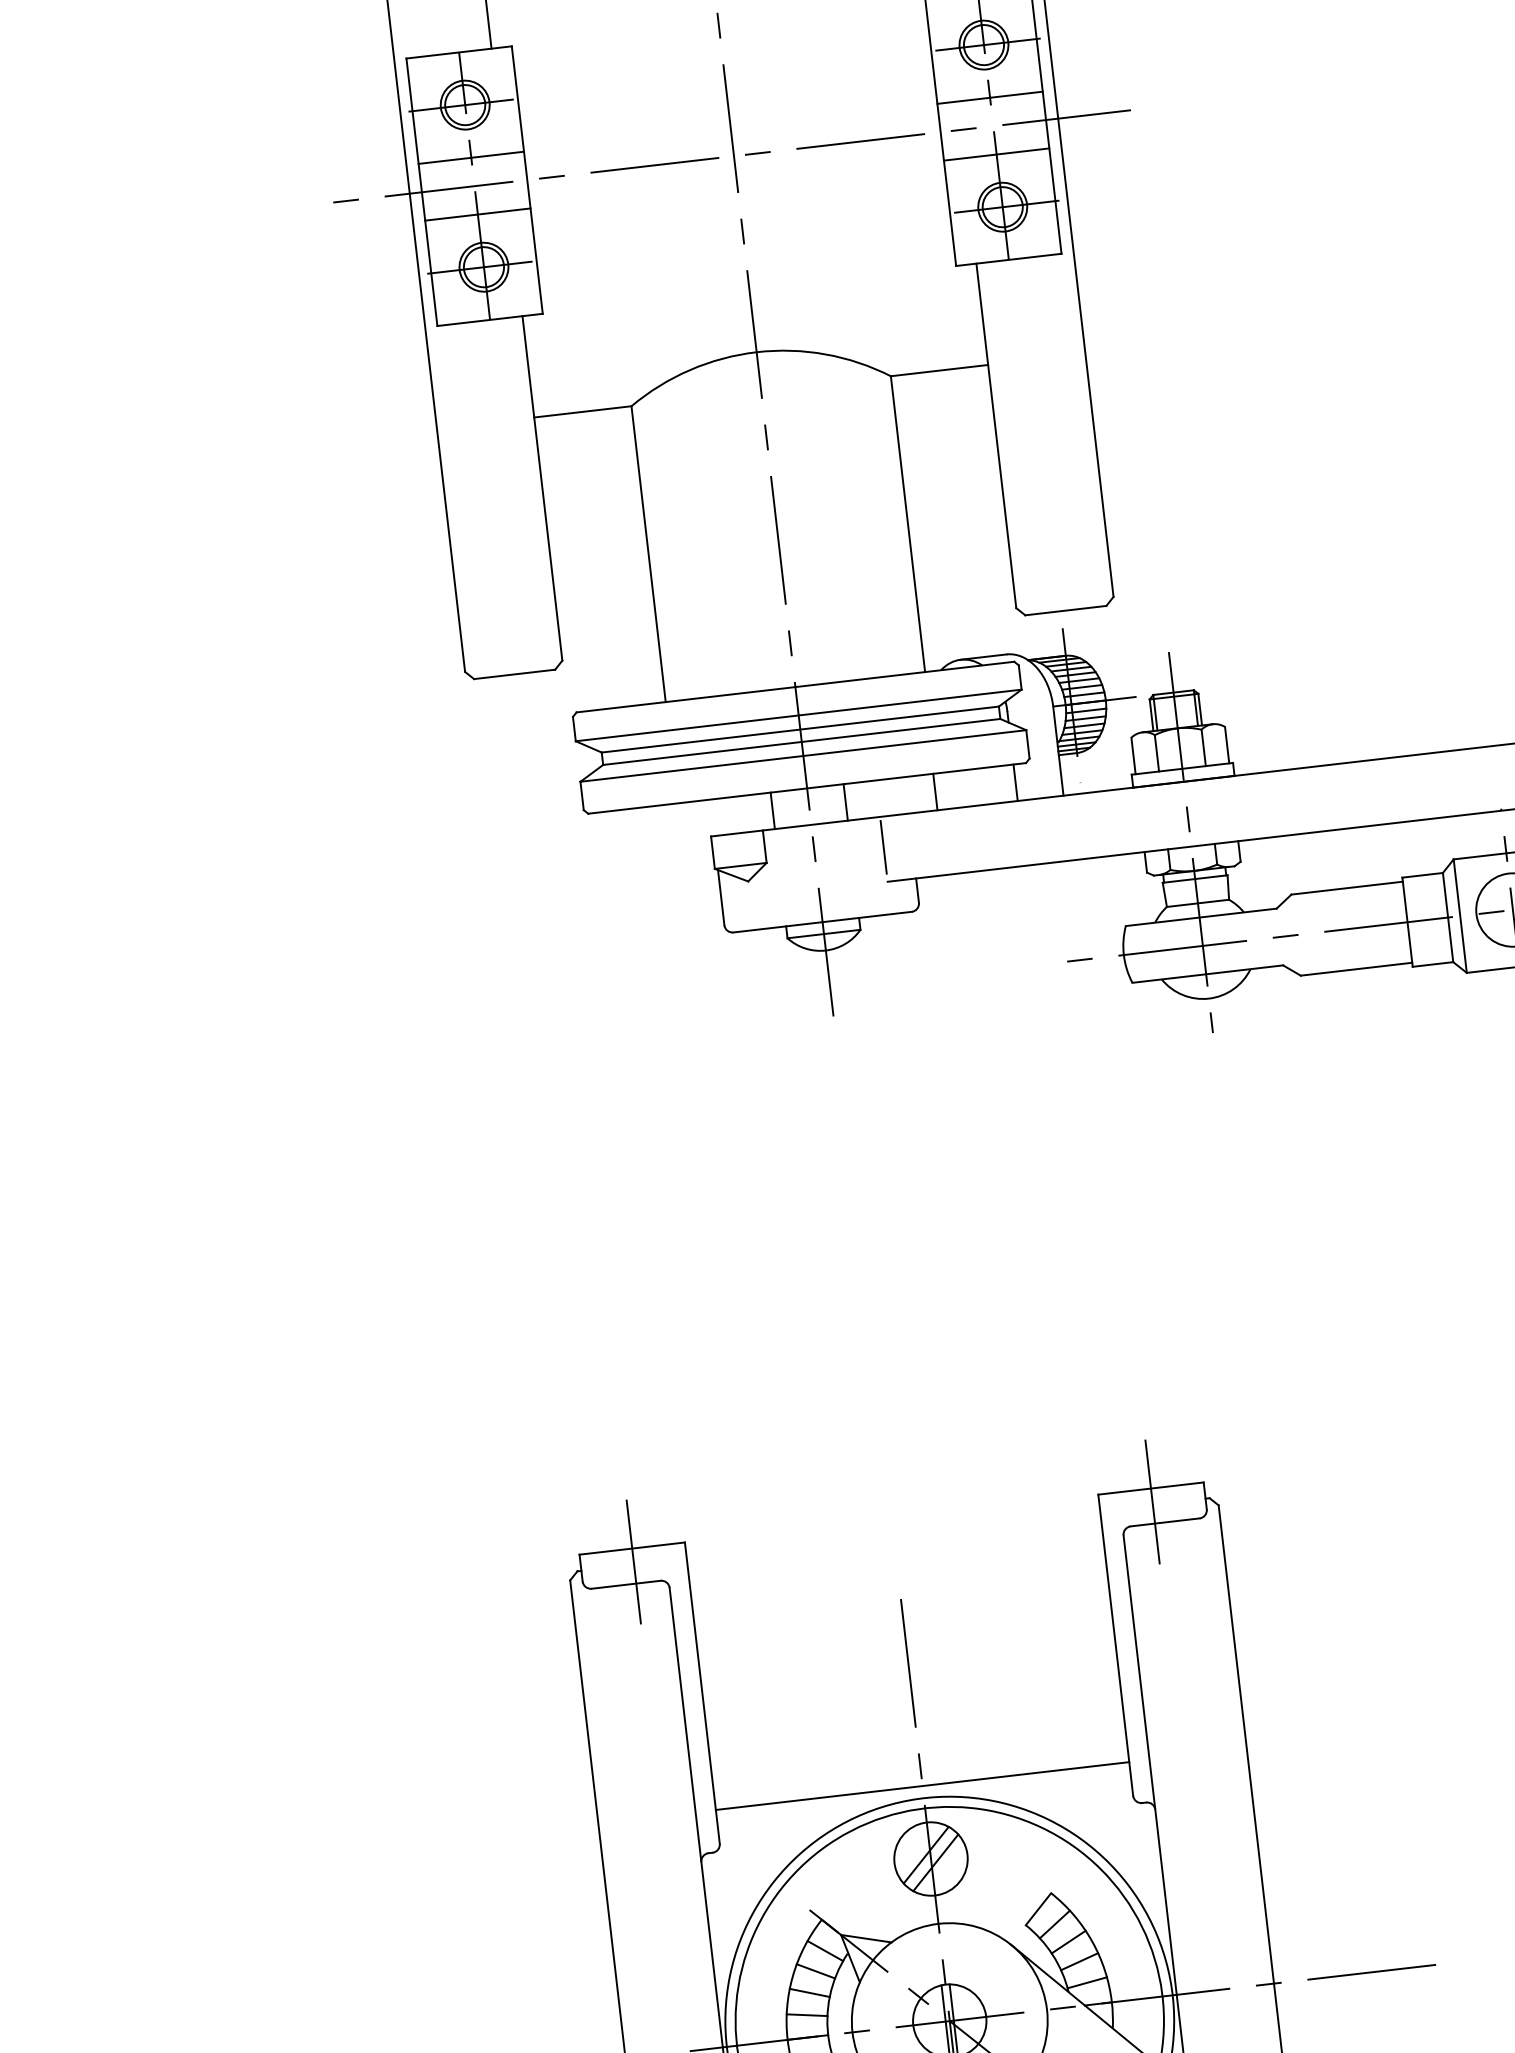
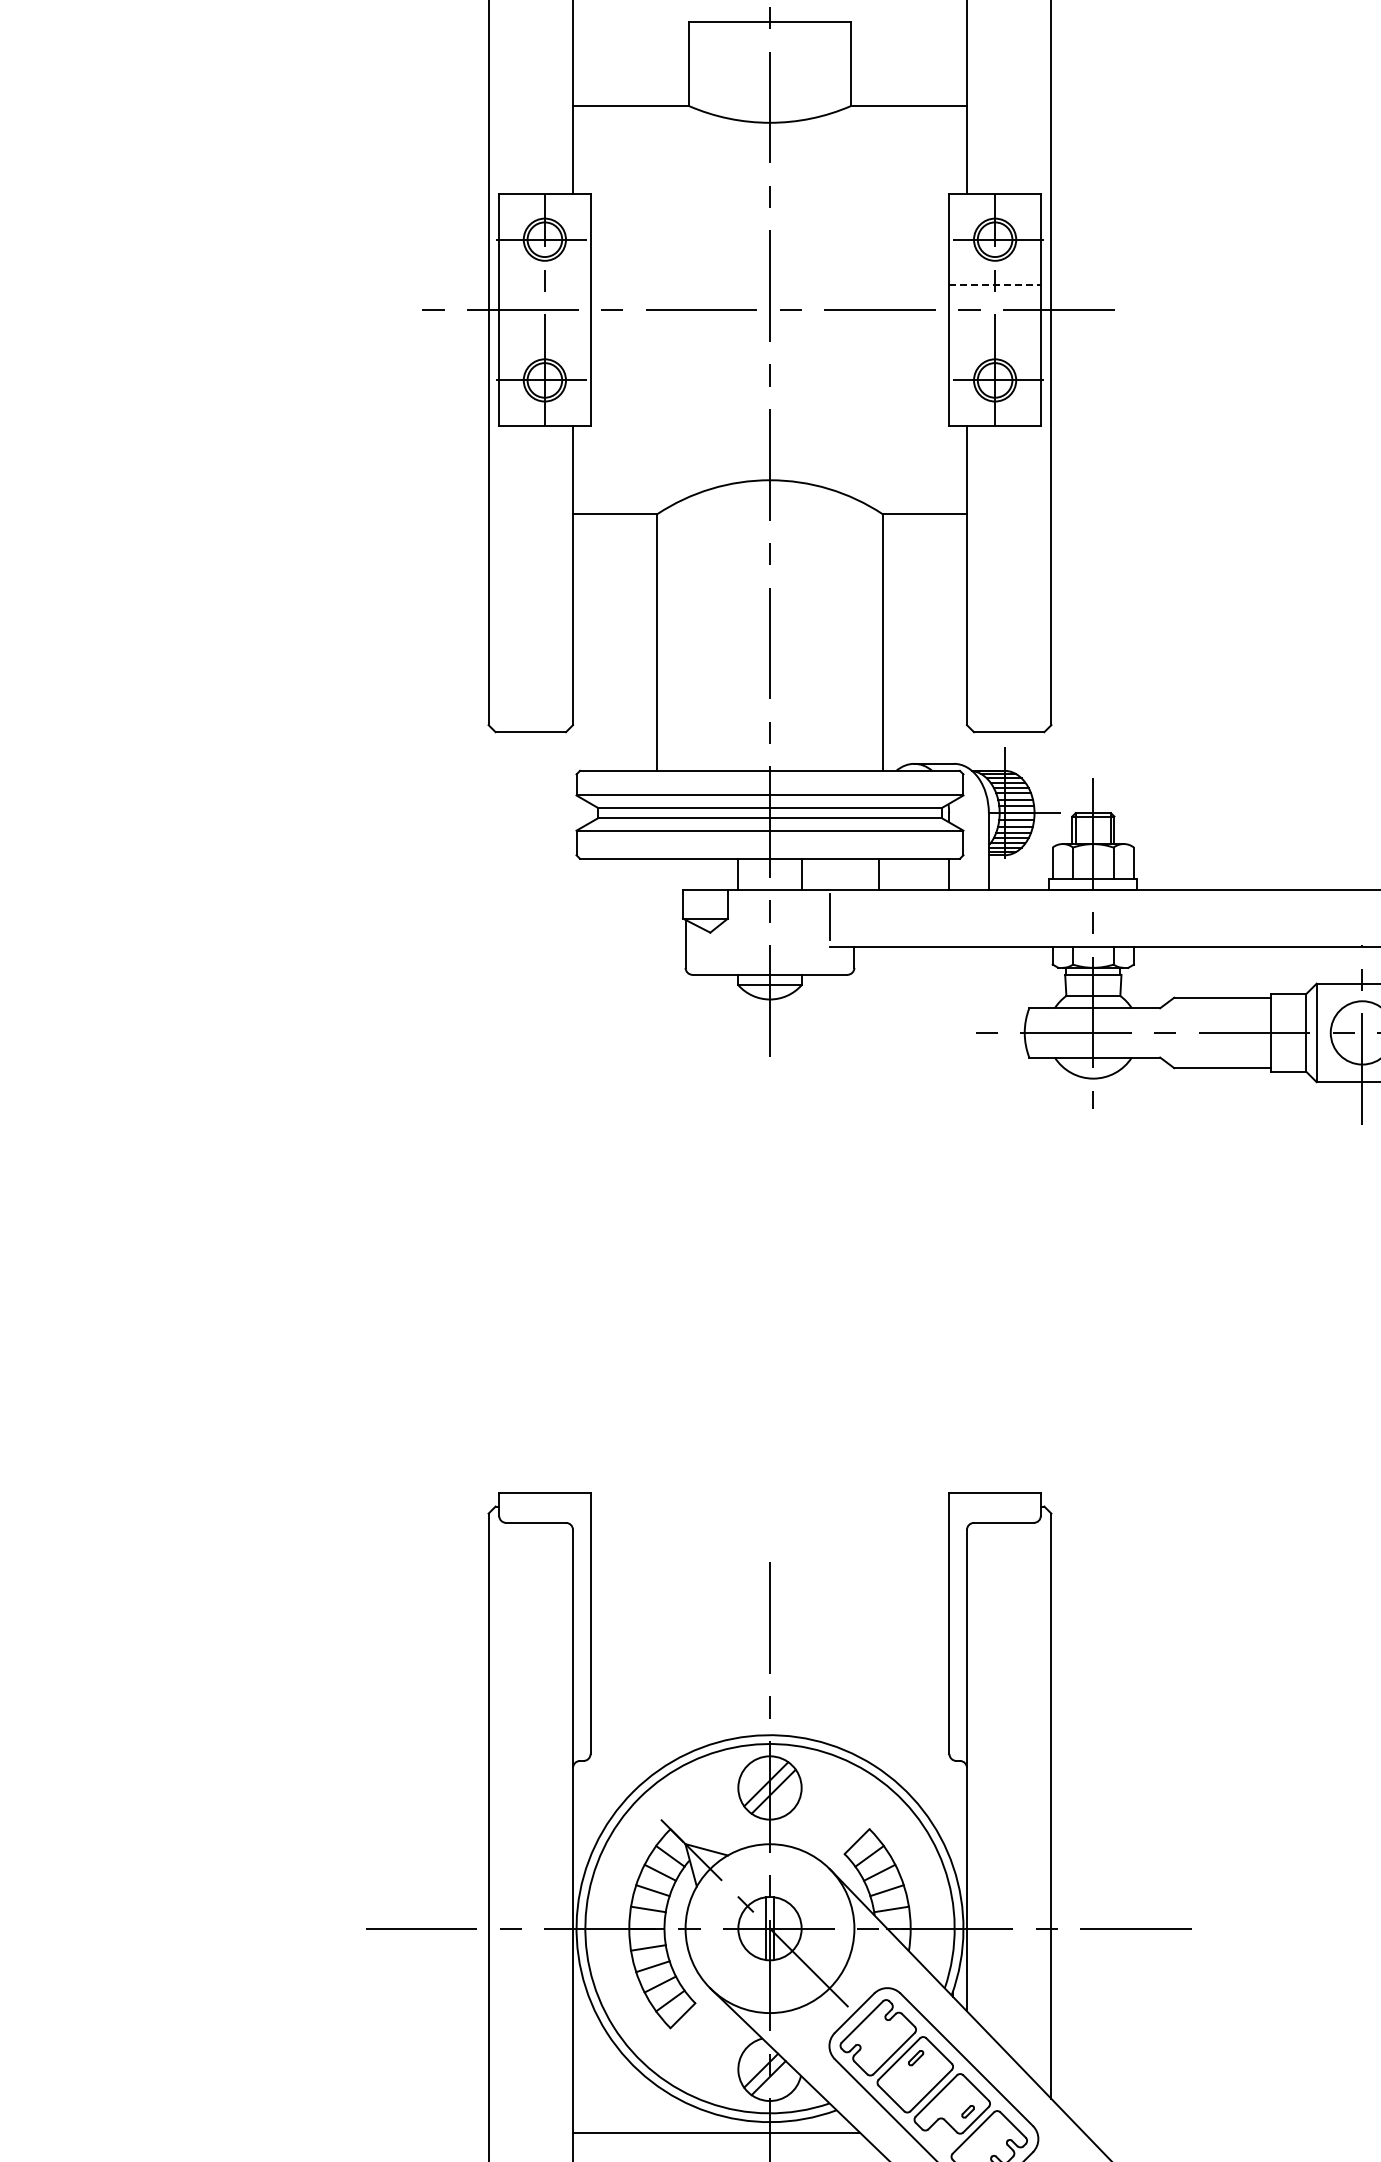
line: (990, 97) -> (995, 285), solid -> dashed
line: (995, 154) -> (994, 334), removed
line: (470, 157) -> (544, 285), removed
line: (477, 214) -> (544, 334), removed
line: (1153, 1502) -> (995, 1504), removed
line: (633, 1562) -> (544, 1504), removed
line: (921, 1785) -> (769, 1724), removed

